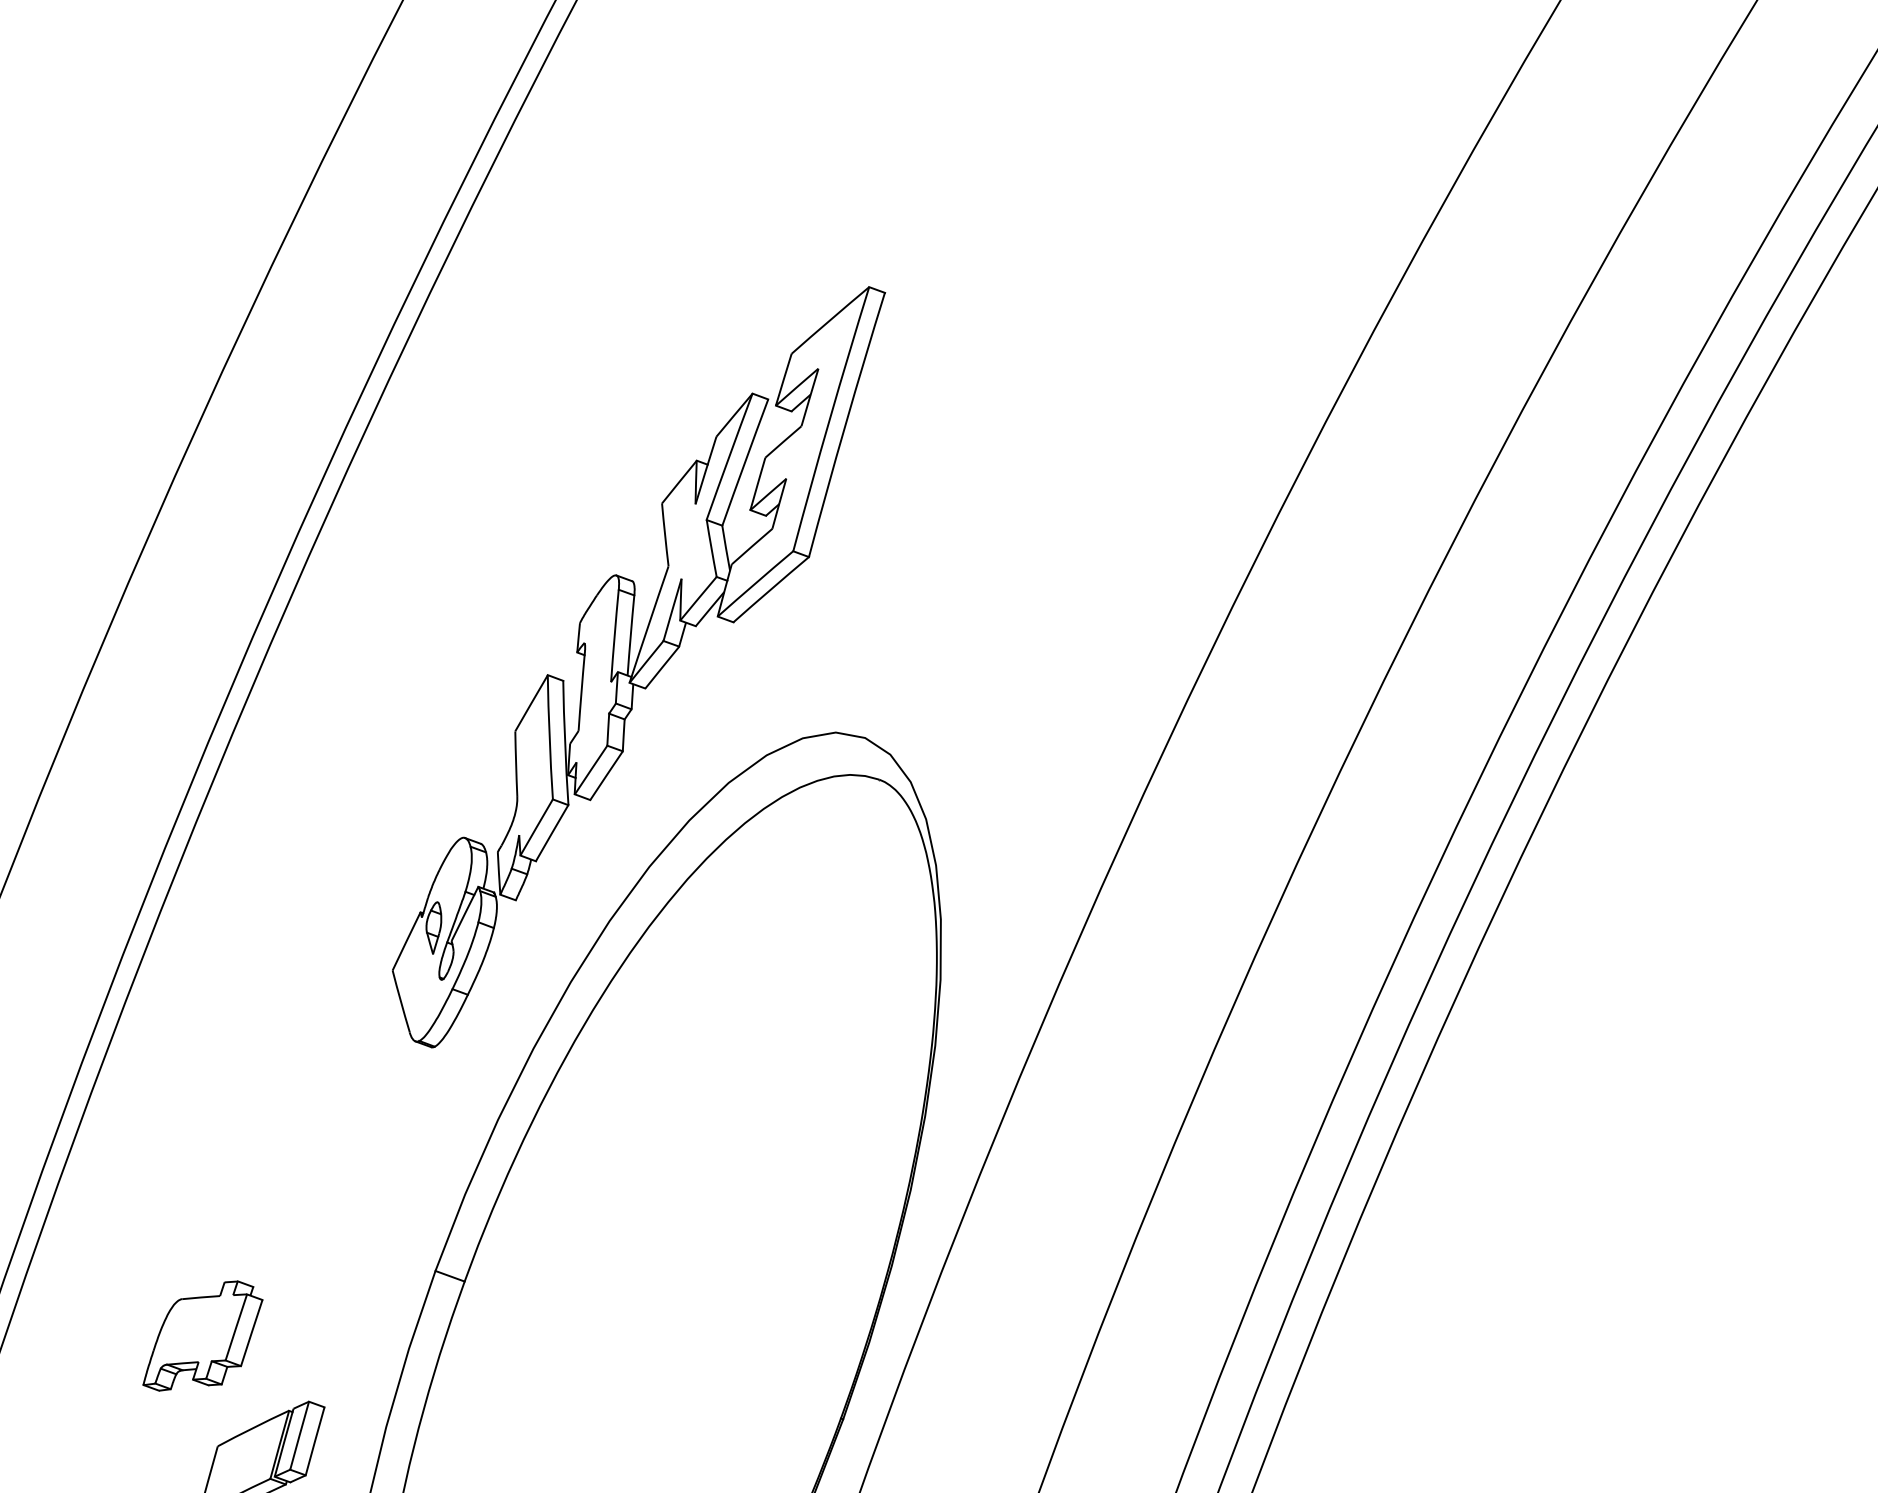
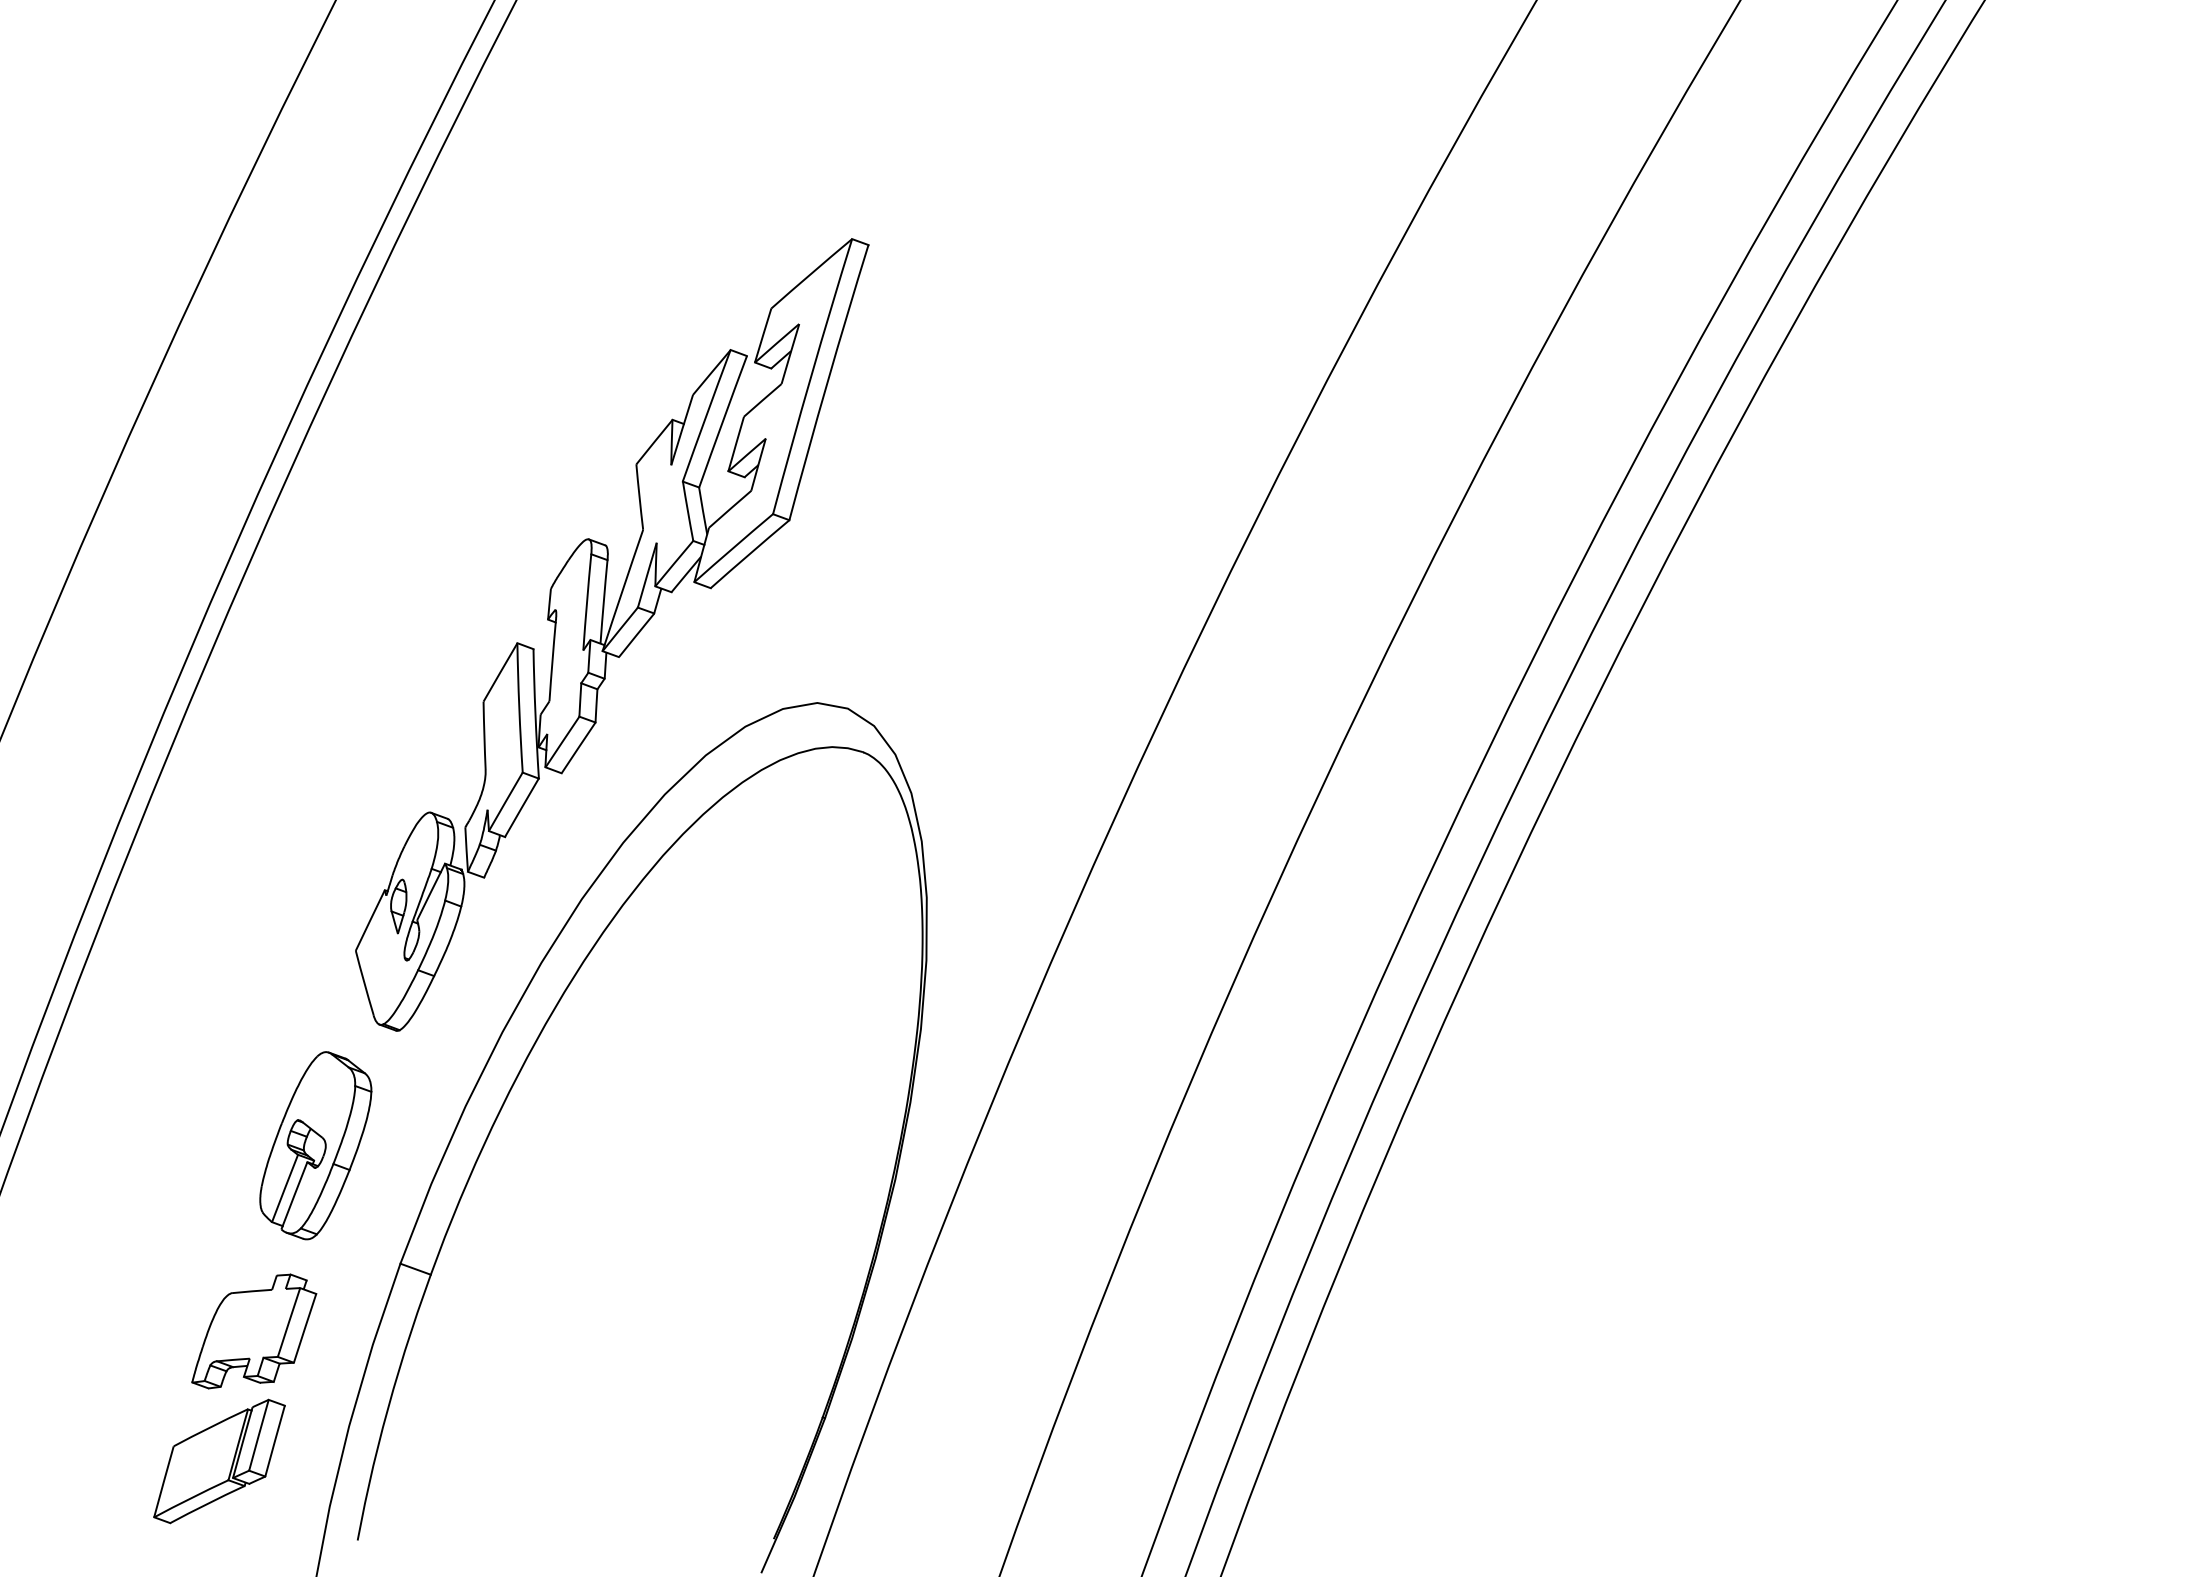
part: (353, 1157) -> (315, 1145), added
part: (203, 1336) -> (254, 1331), moved

